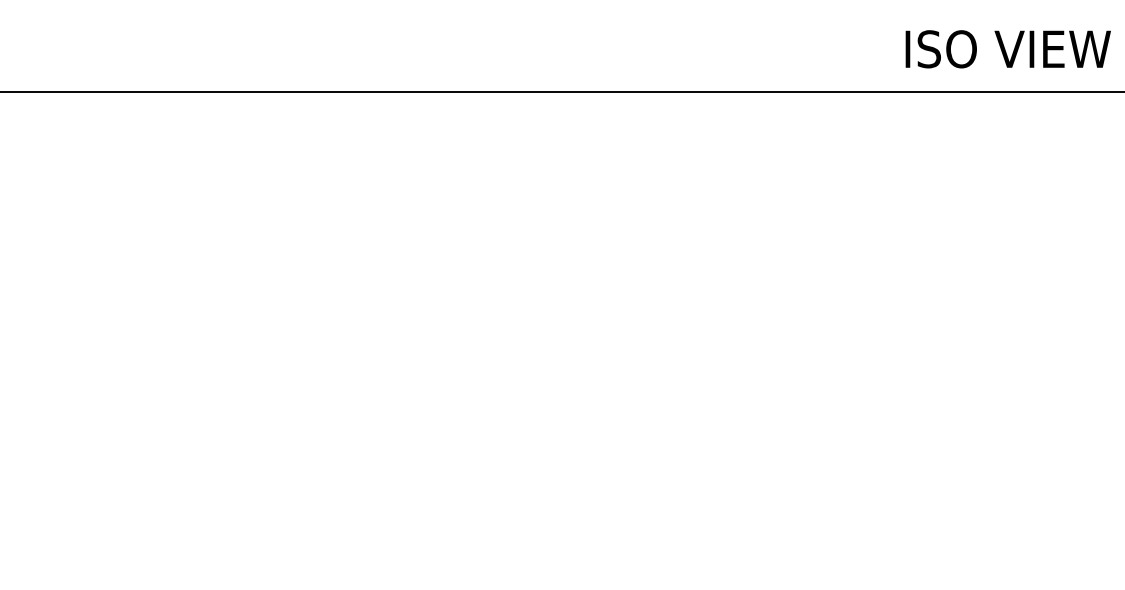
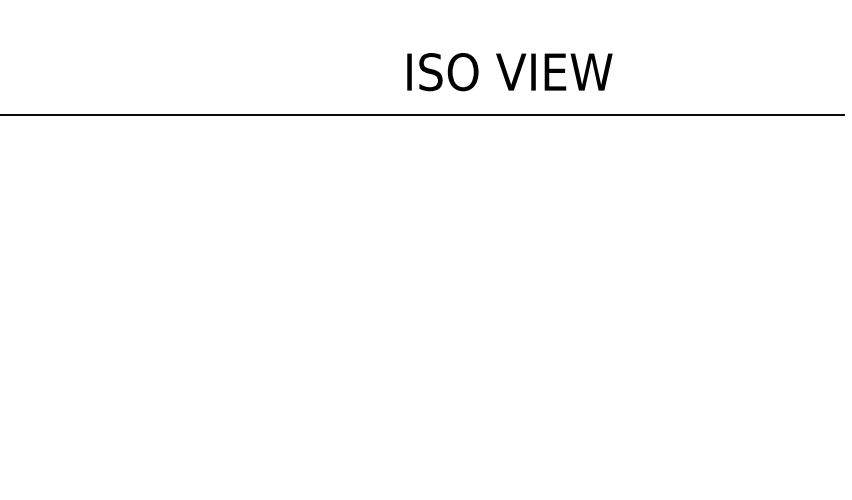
text: (1007, 49) -> (509, 72), moved

